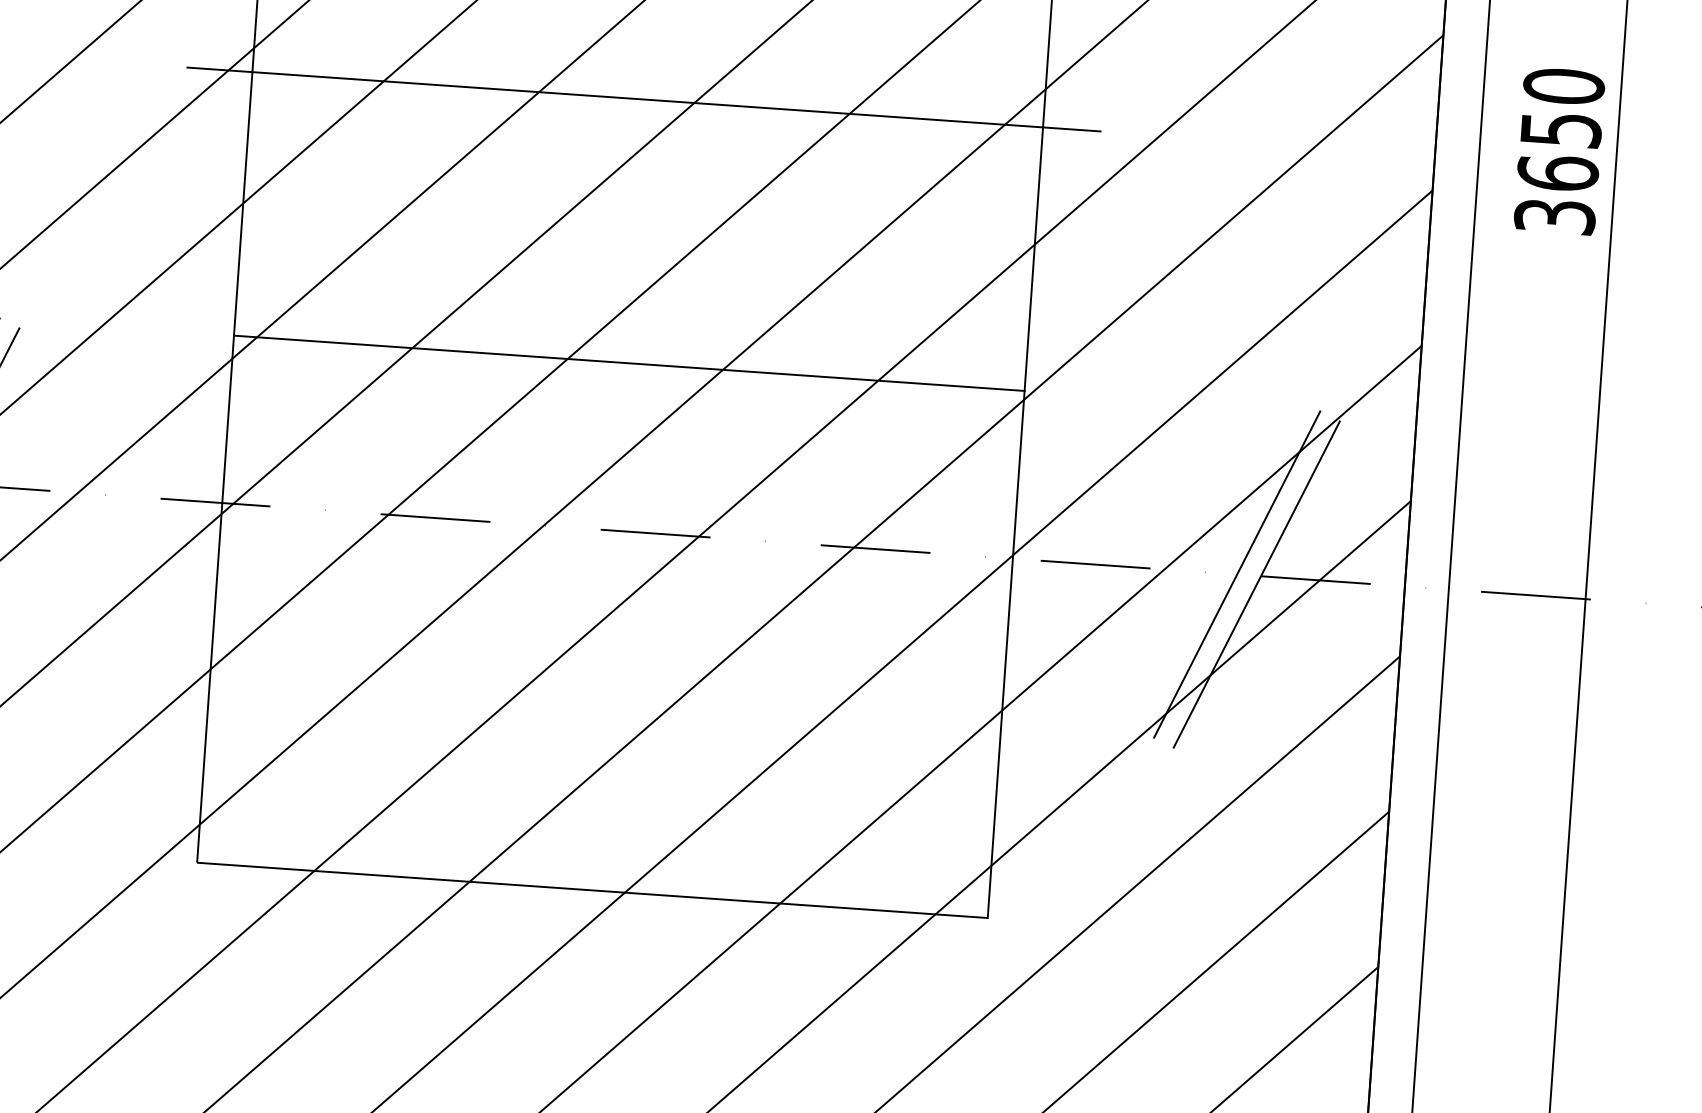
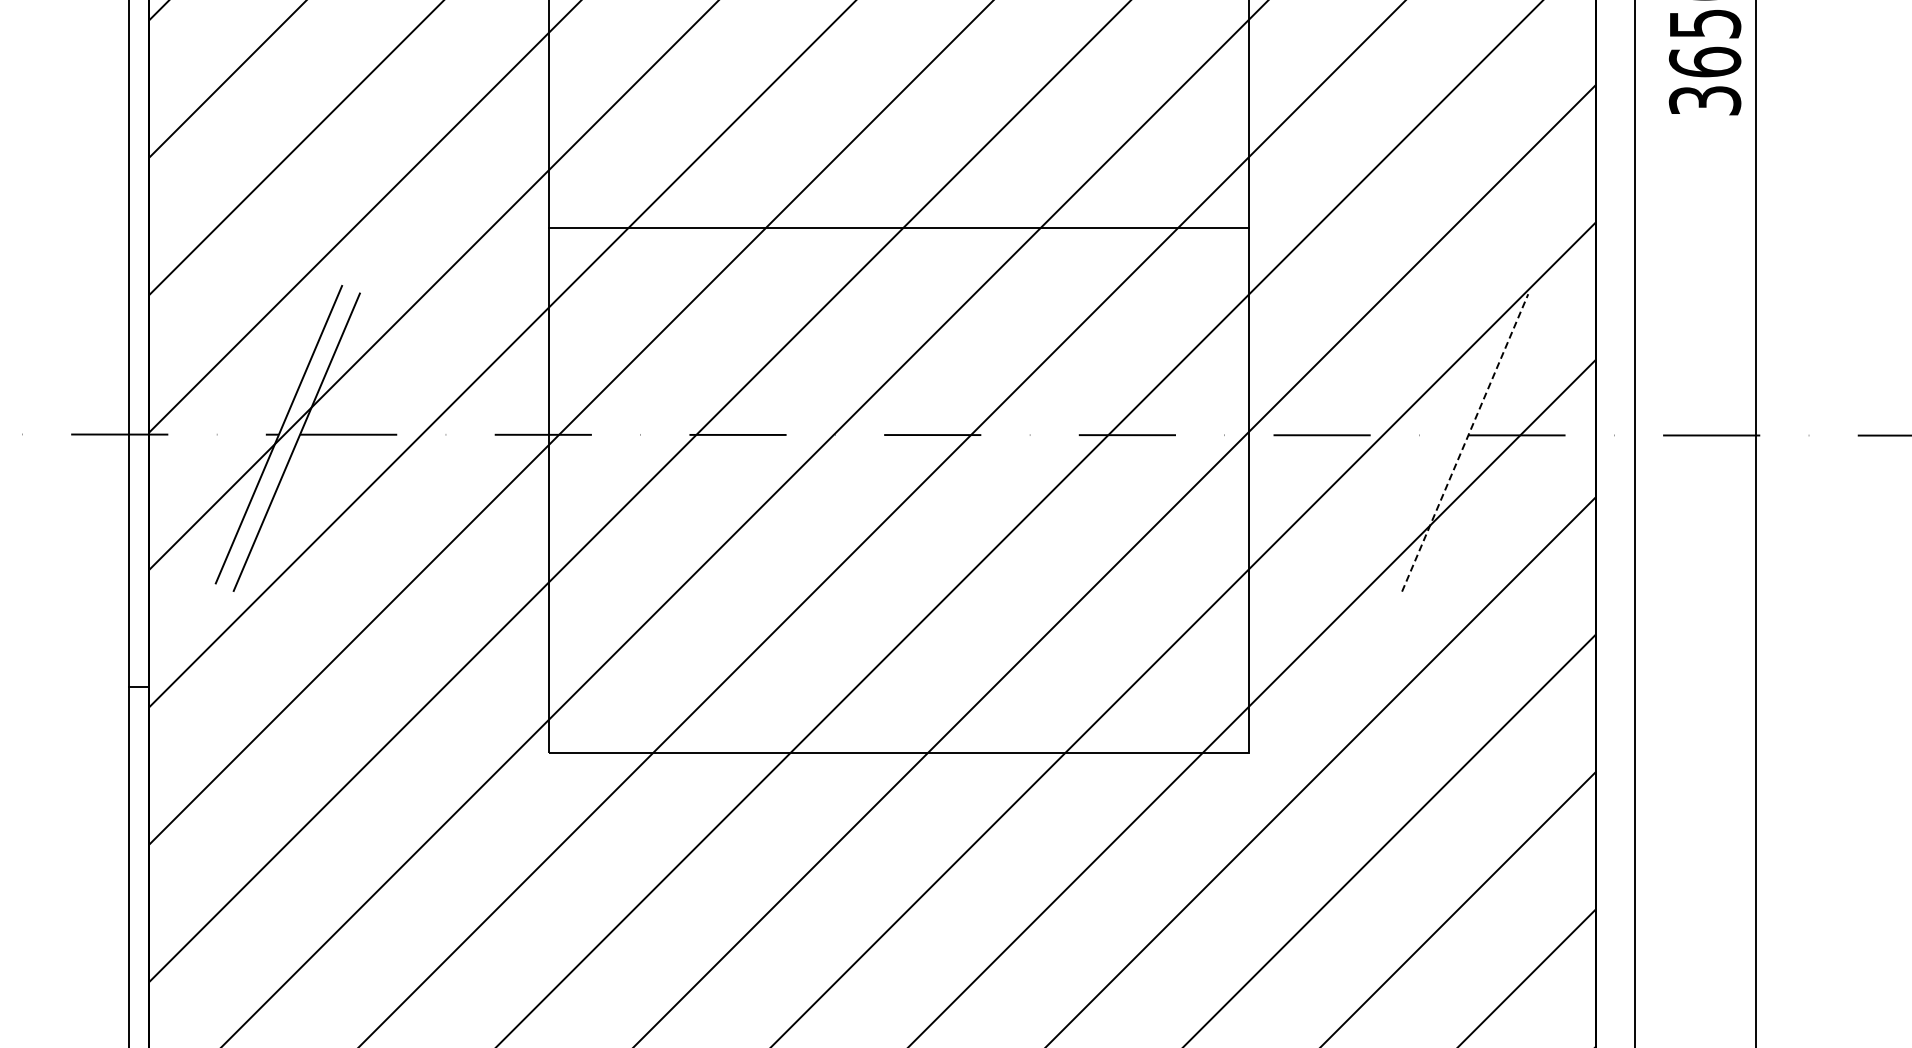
line: (643, 99) -> (895, 53), removed
line: (628, 362) -> (898, 227), moved
line: (1237, 574) -> (1447, 435), removed
line: (1257, 584) -> (1465, 442), solid -> dashed

